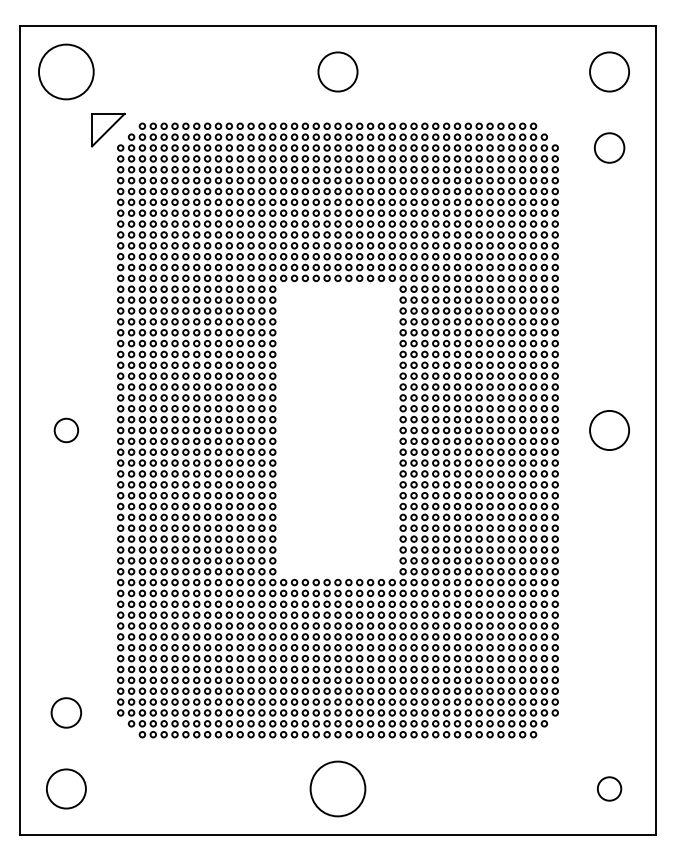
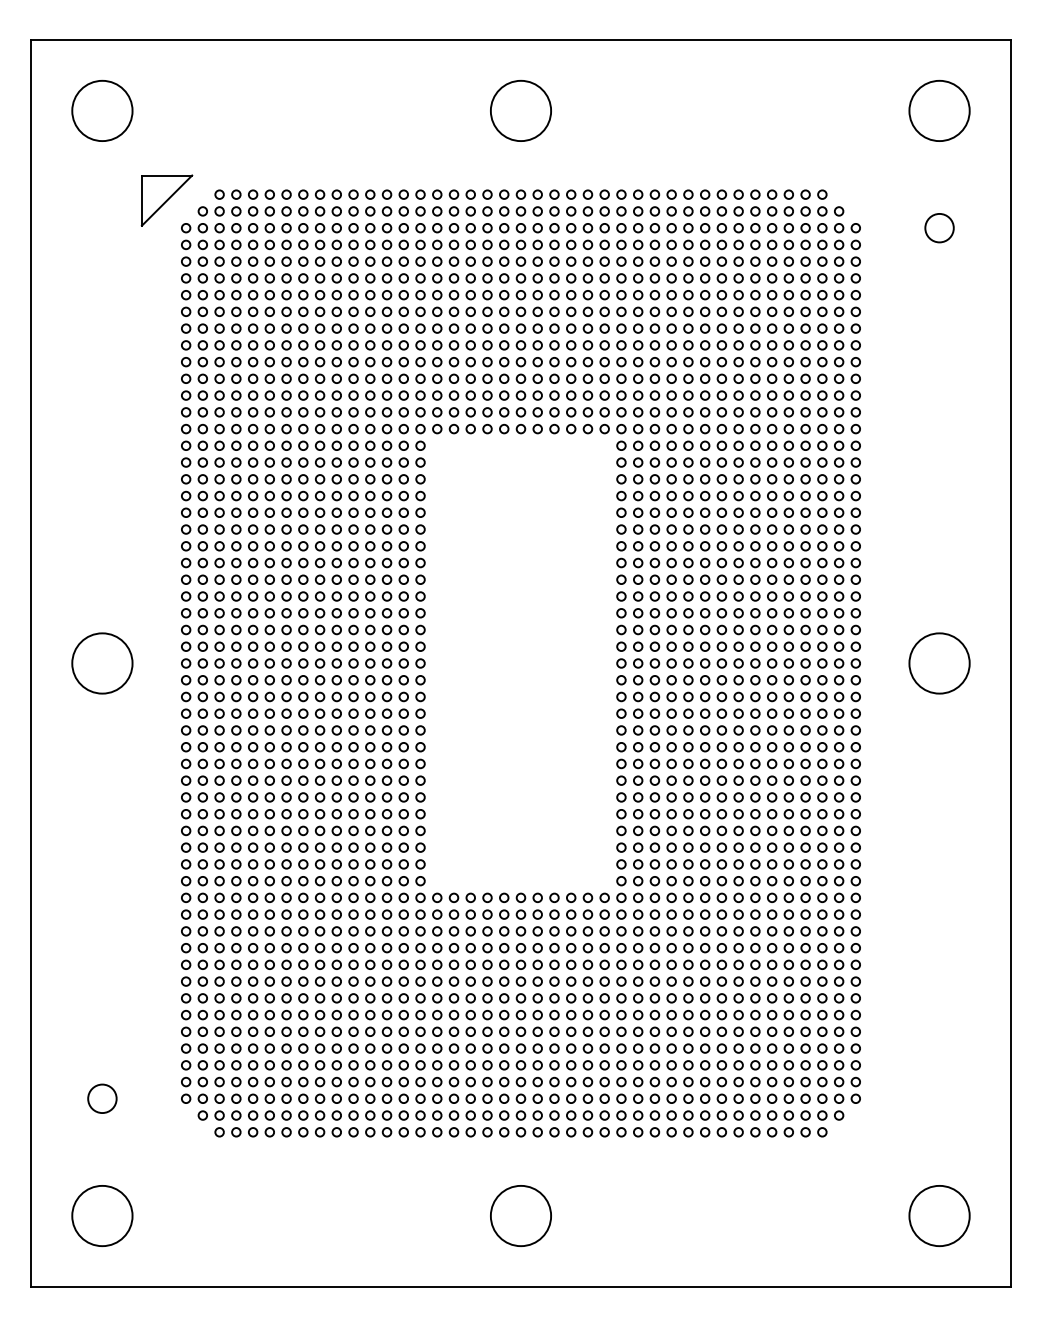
circle: (66, 71) -> (102, 110), size x0.71
circle: (609, 147) -> (939, 227), size x0.62
circle: (66, 430) -> (102, 663), size x1.67
circle: (66, 712) -> (102, 1098), size x0.62
circle: (337, 788) -> (520, 1215), size x0.71
circle: (609, 788) -> (939, 1215), size x1.67

